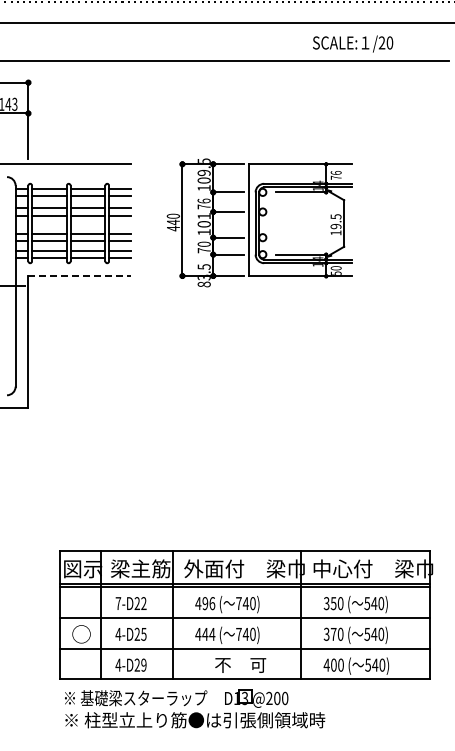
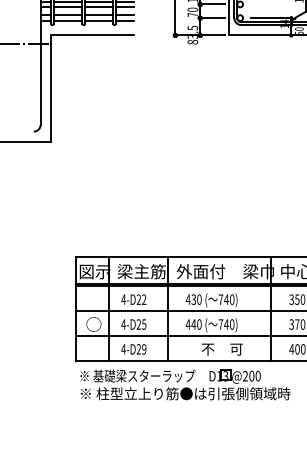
line: (80, 276) -> (93, 35), dashed -> solid
text: (118, 603) -> (123, 299), 7-D22 -> 4-D22
text: (208, 603) -> (196, 299), 496 -> 430
text: (212, 633) -> (199, 323), 444 -> 440

